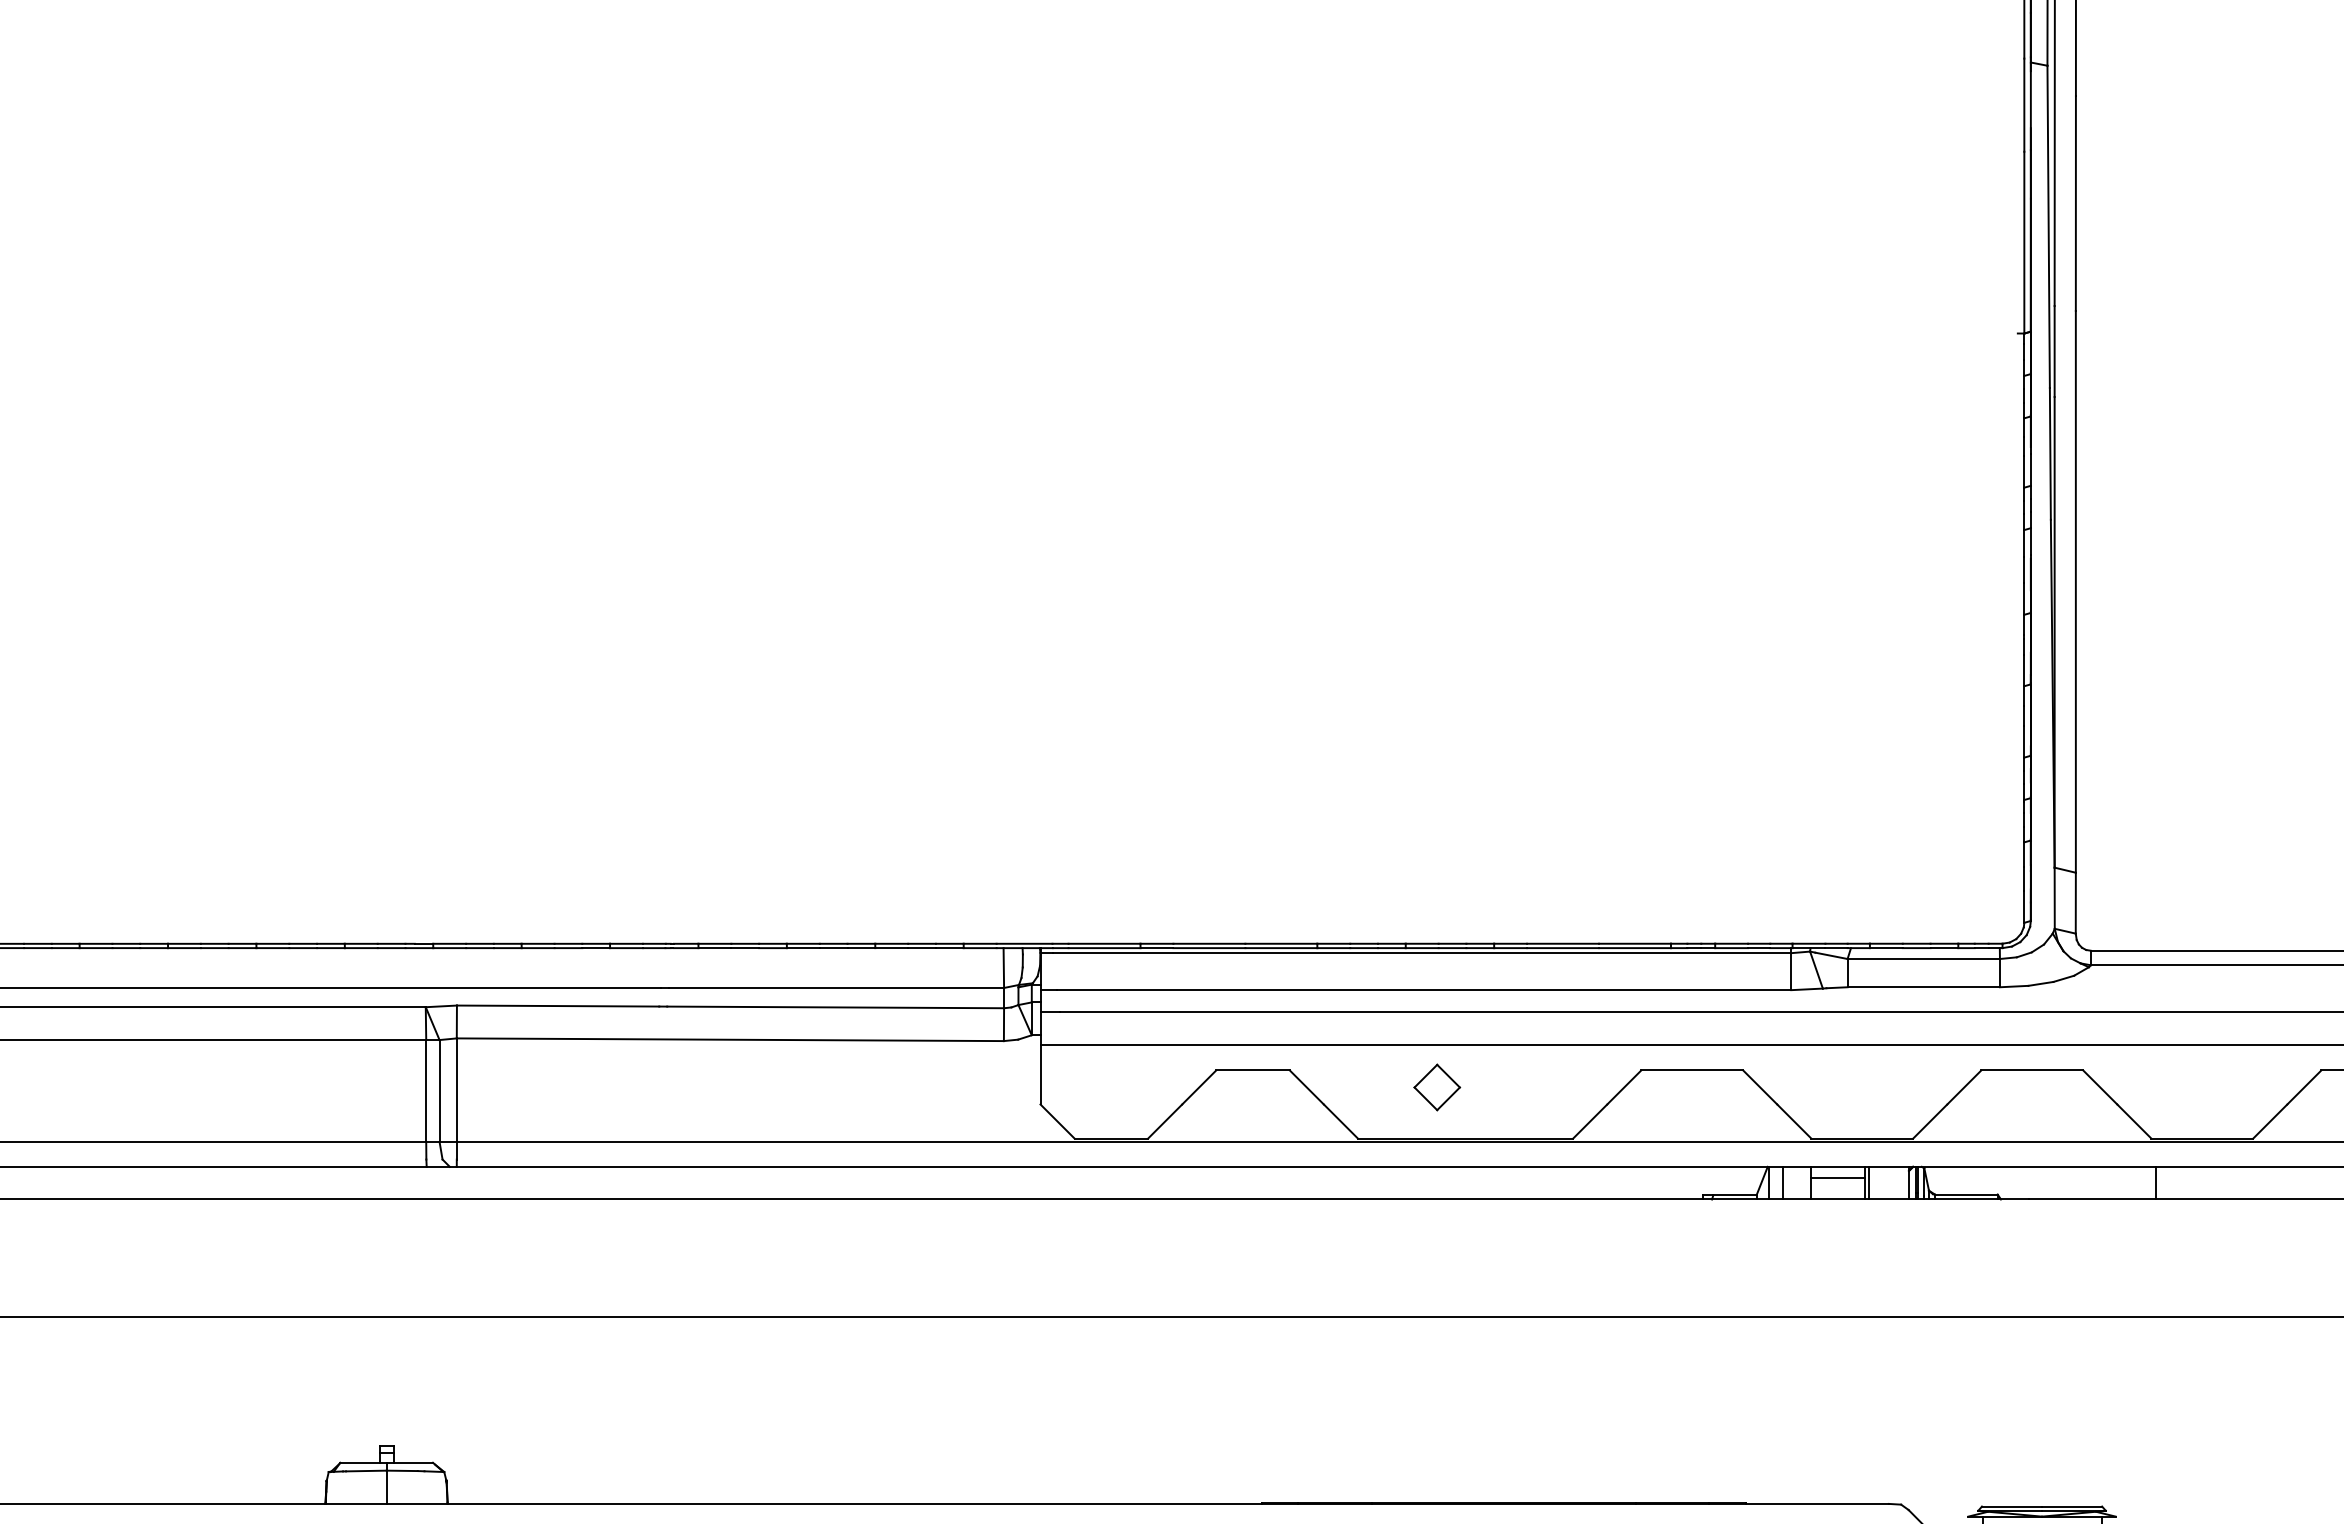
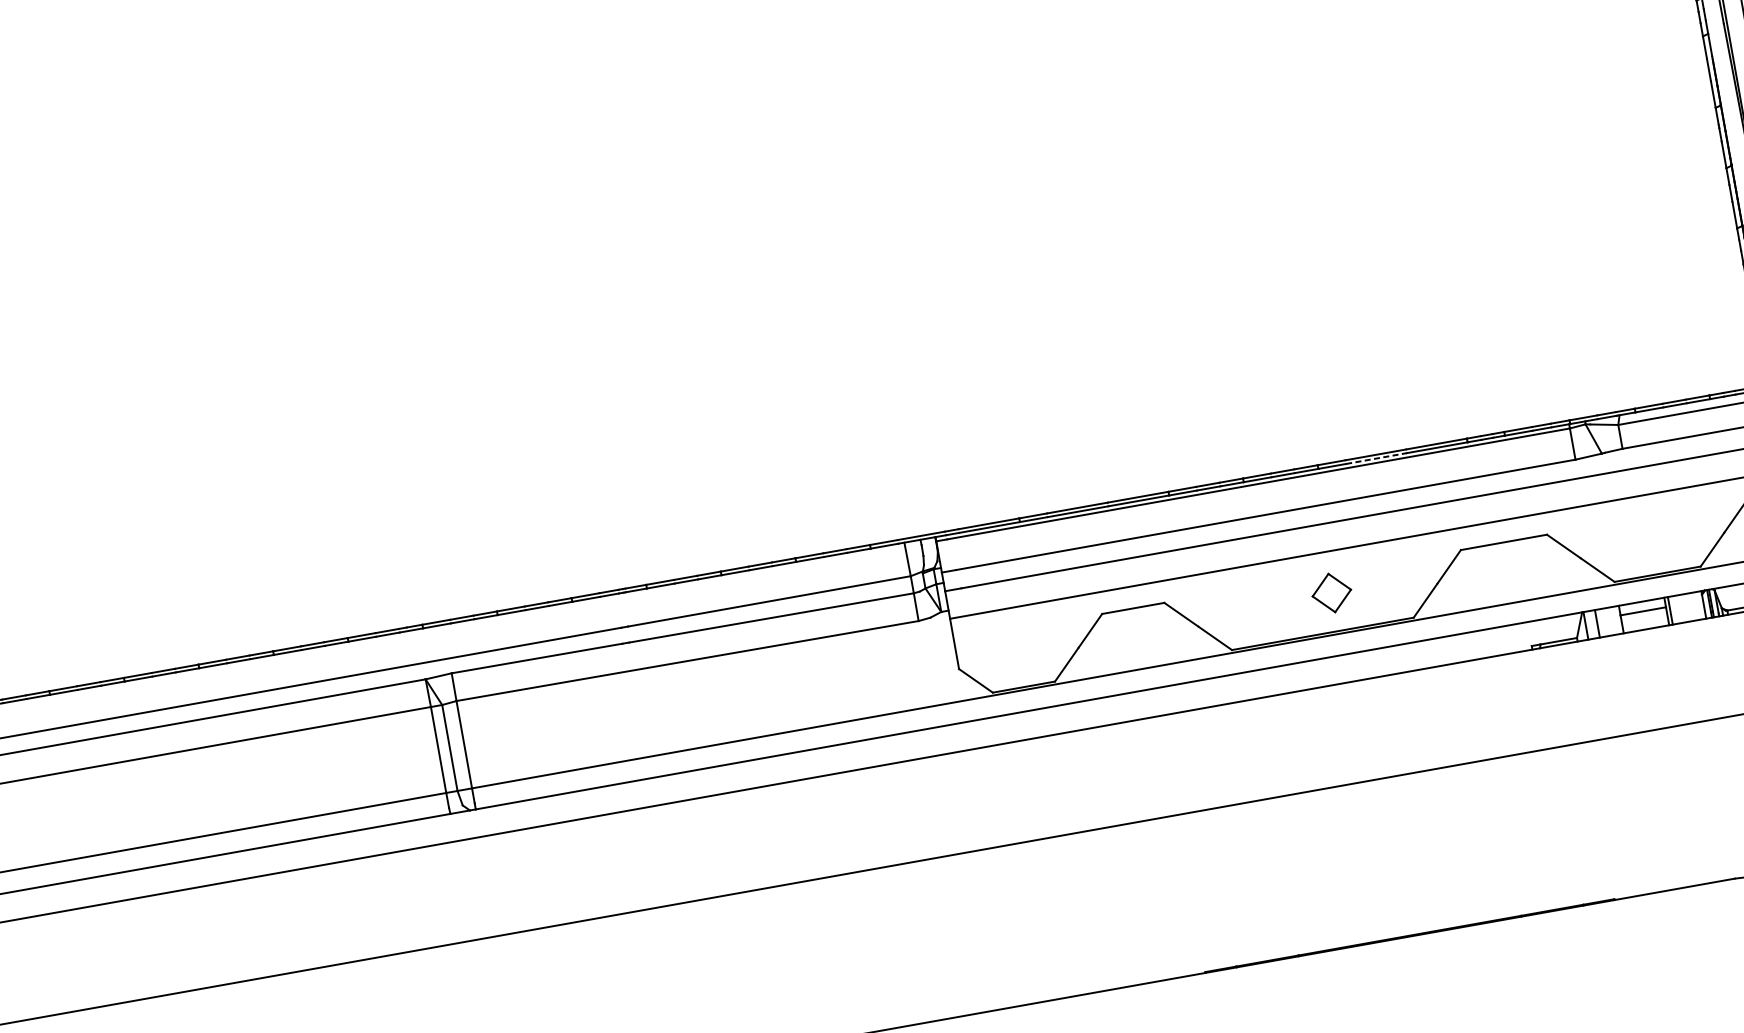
line: (1563, 948) -> (1376, 458), solid -> dashed
part: (1437, 1087) -> (1332, 593), moved

